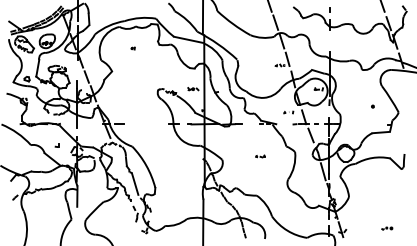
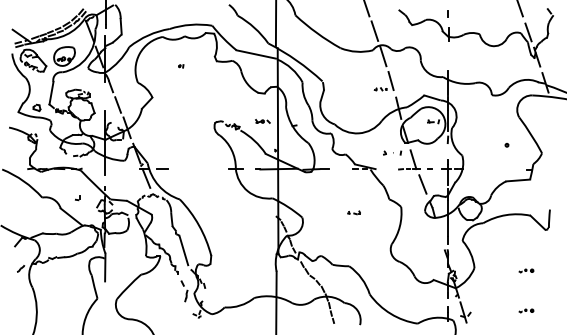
part: (288, 112) -> (392, 153), size x1.4
line: (323, 171) -> (439, 233), removed
part: (387, 198) -> (526, 270), added

